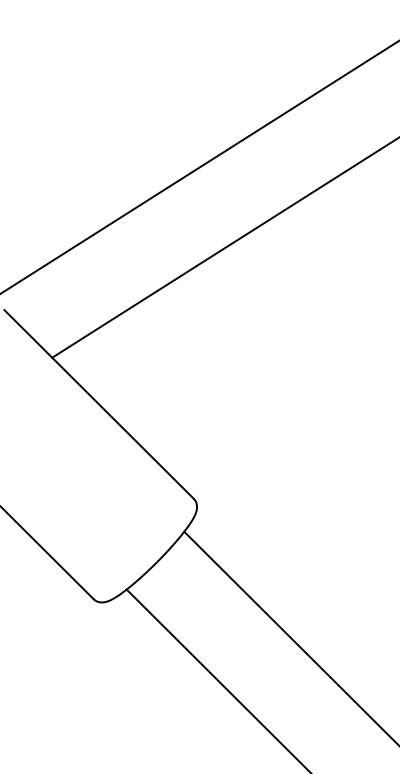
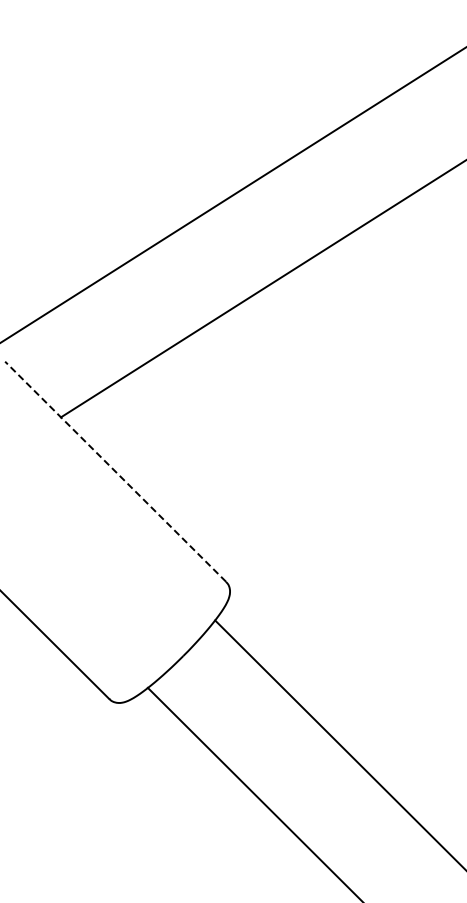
line: (98, 404) -> (115, 471), solid -> dashed

